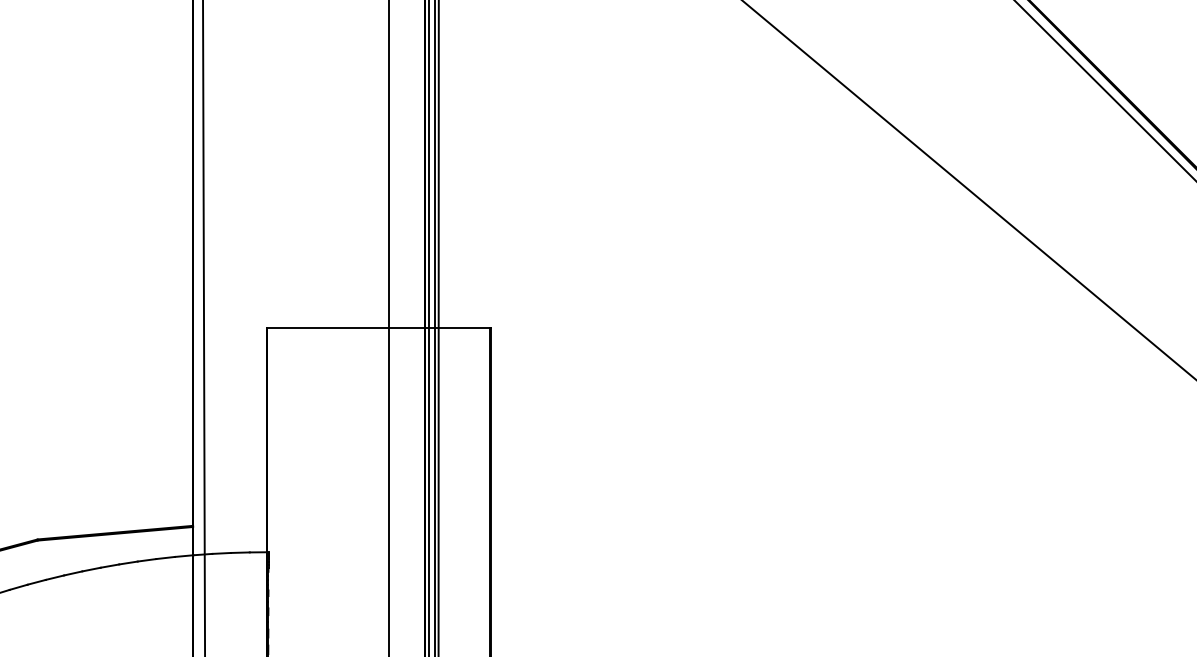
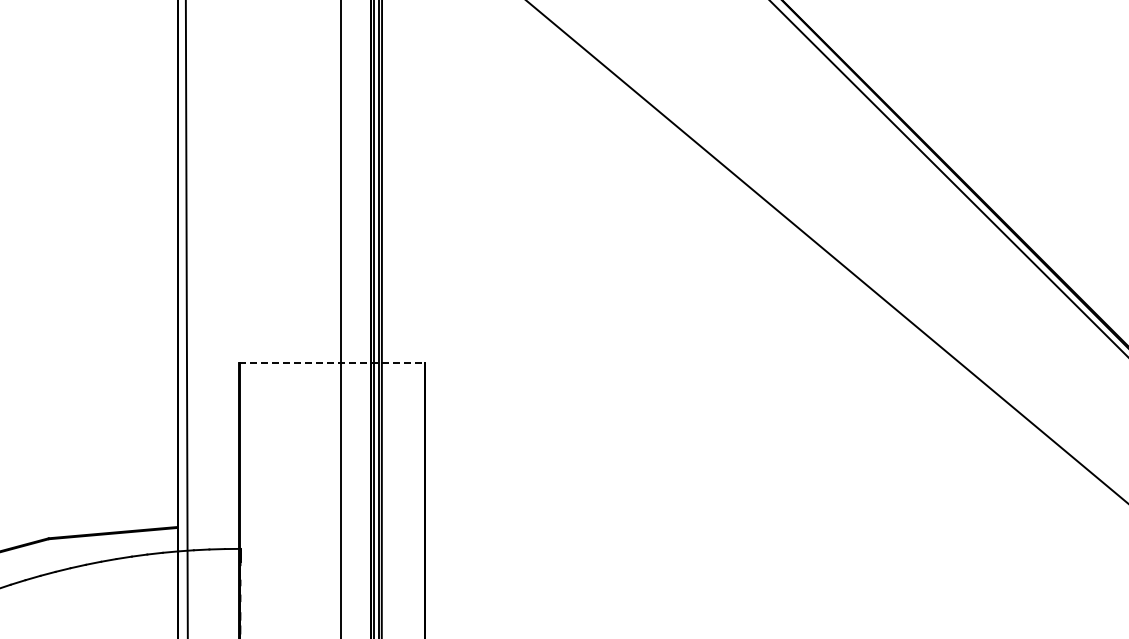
line: (378, 329) -> (331, 363), solid -> dashed

